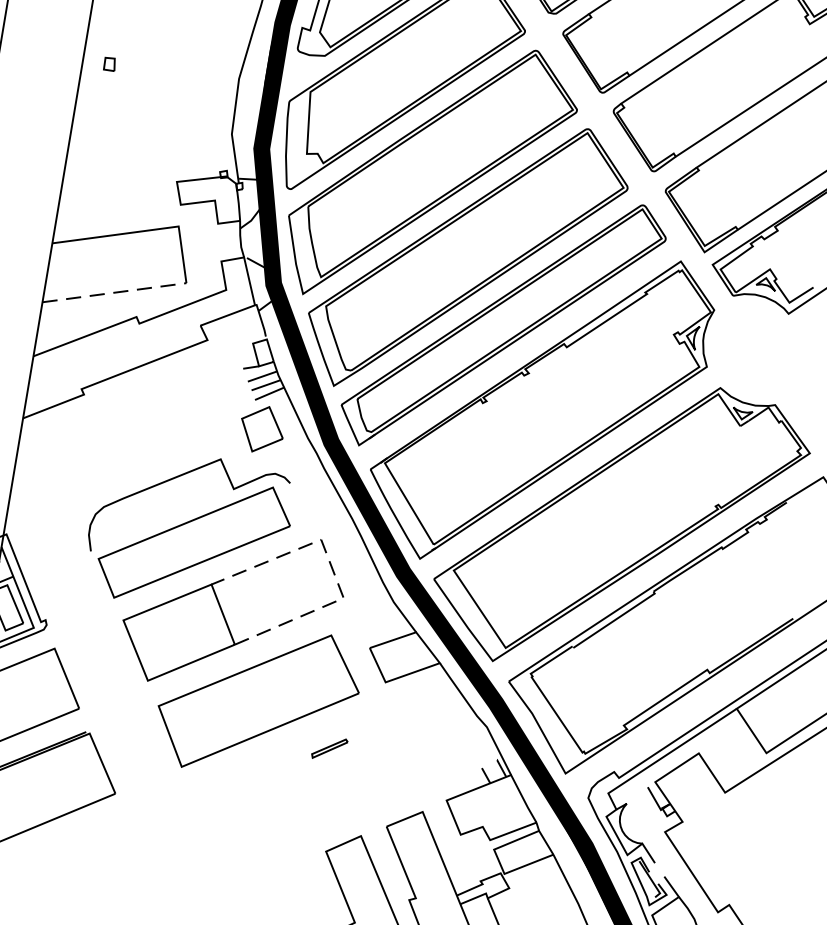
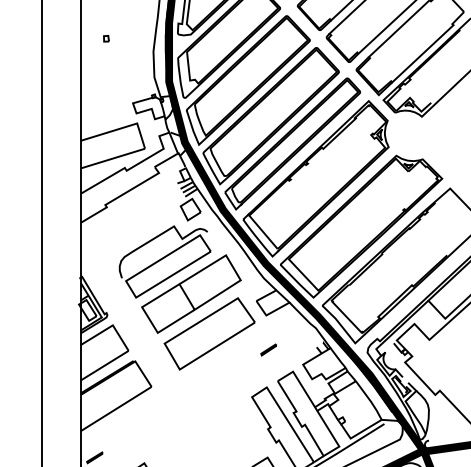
part: (110, 63) -> (106, 38), moved
line: (115, 292) -> (113, 158), dashed -> solid
line: (332, 568) -> (233, 267), dashed -> solid
part: (329, 747) -> (268, 349), moved

